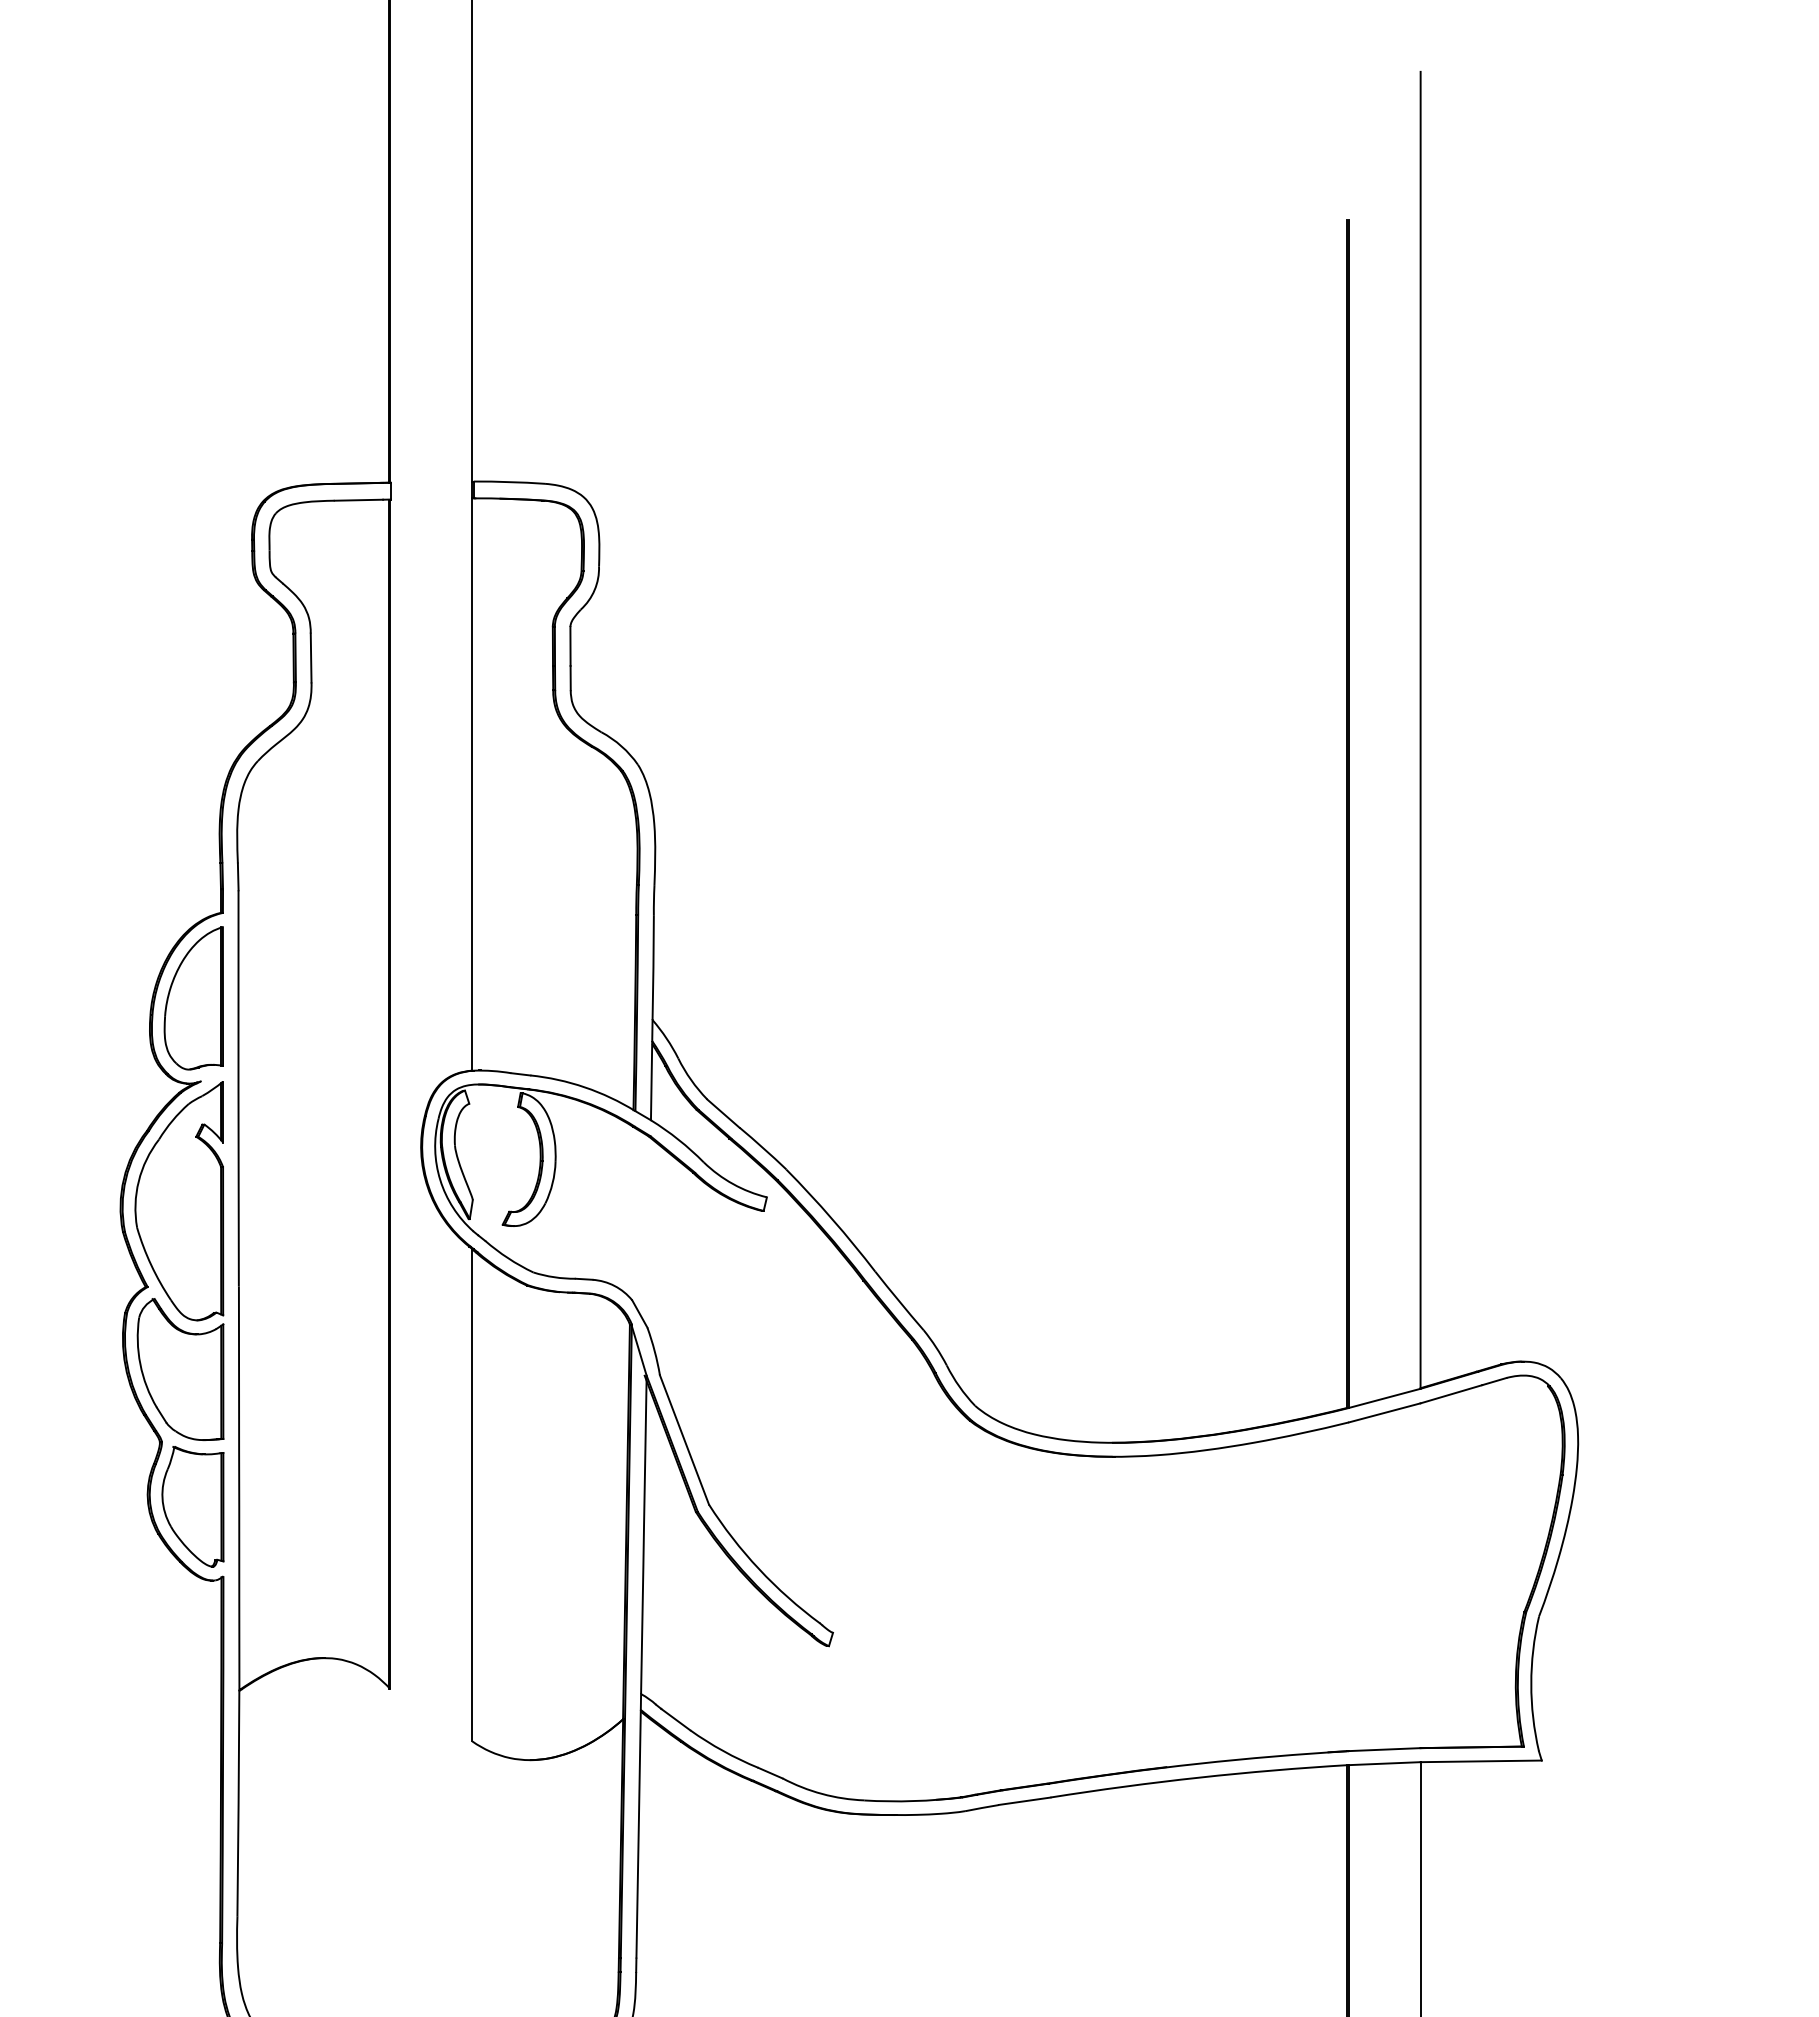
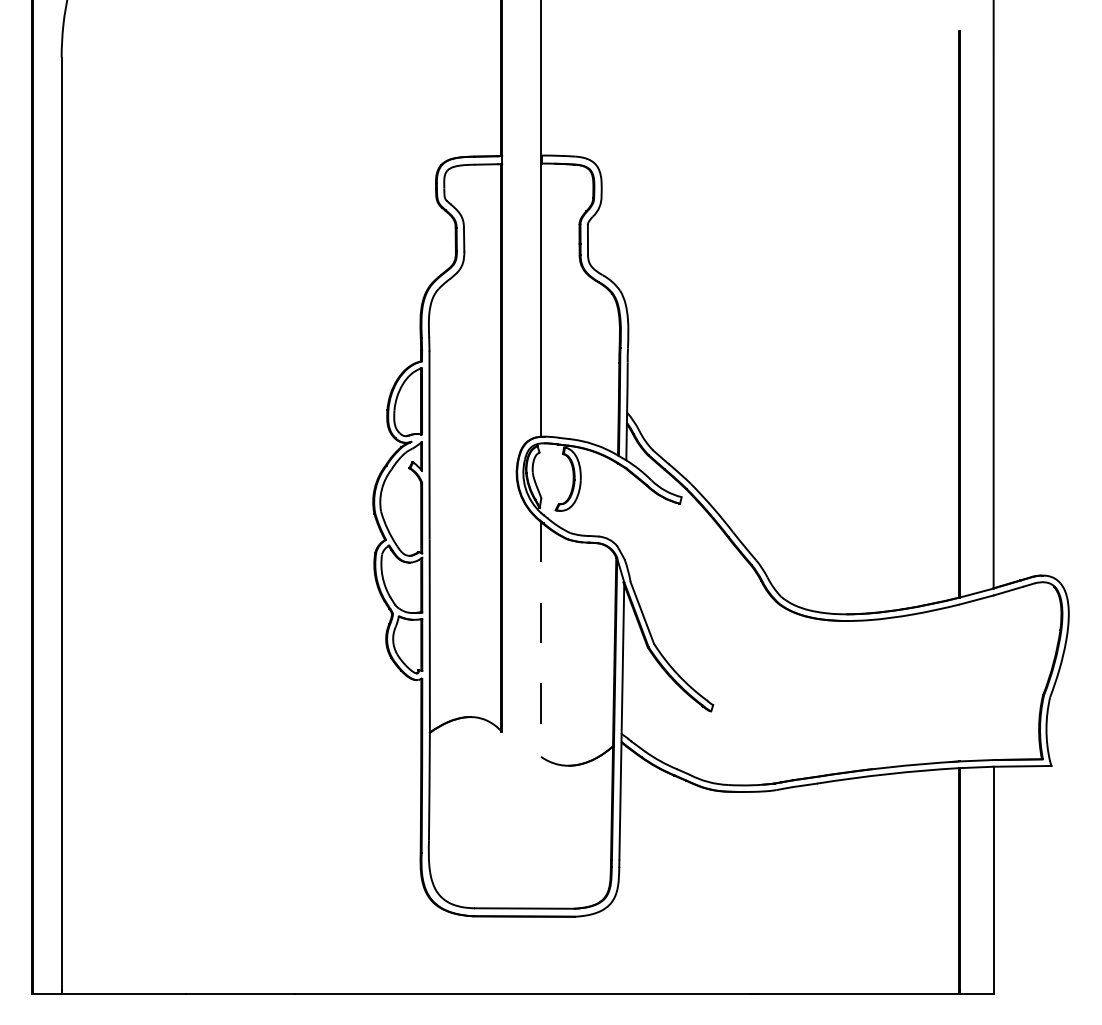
line: (473, 1495) -> (541, 639), solid -> dashed

